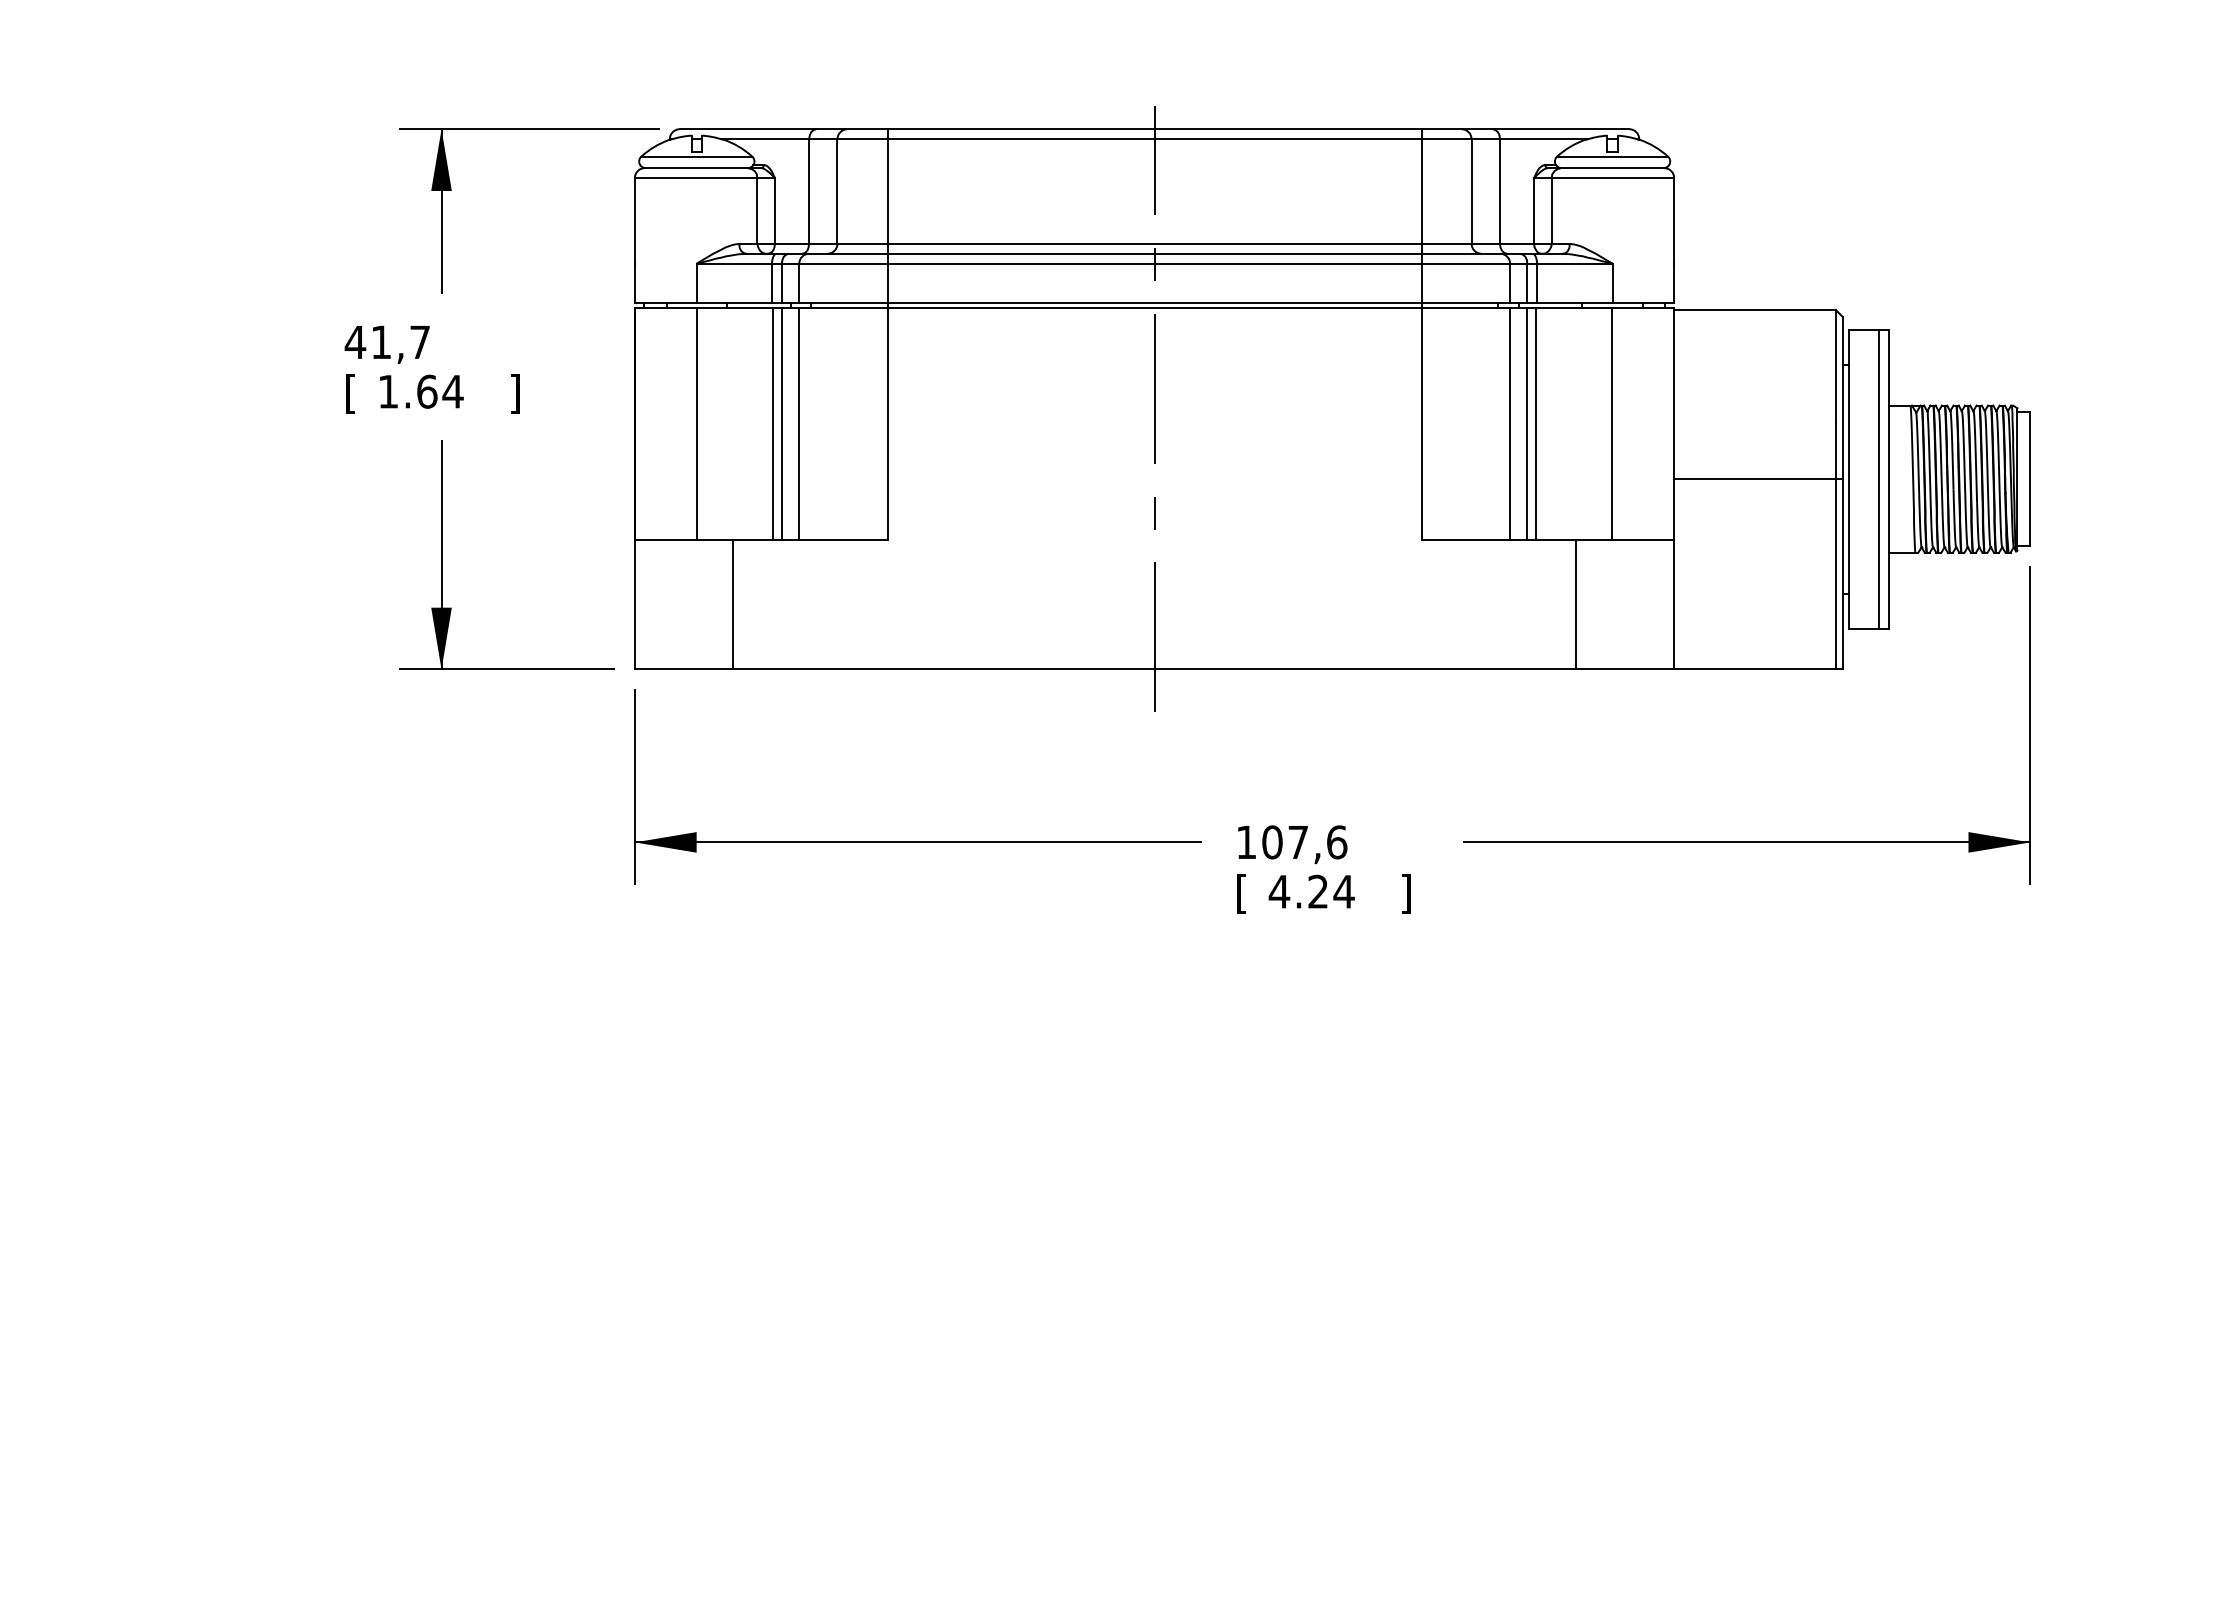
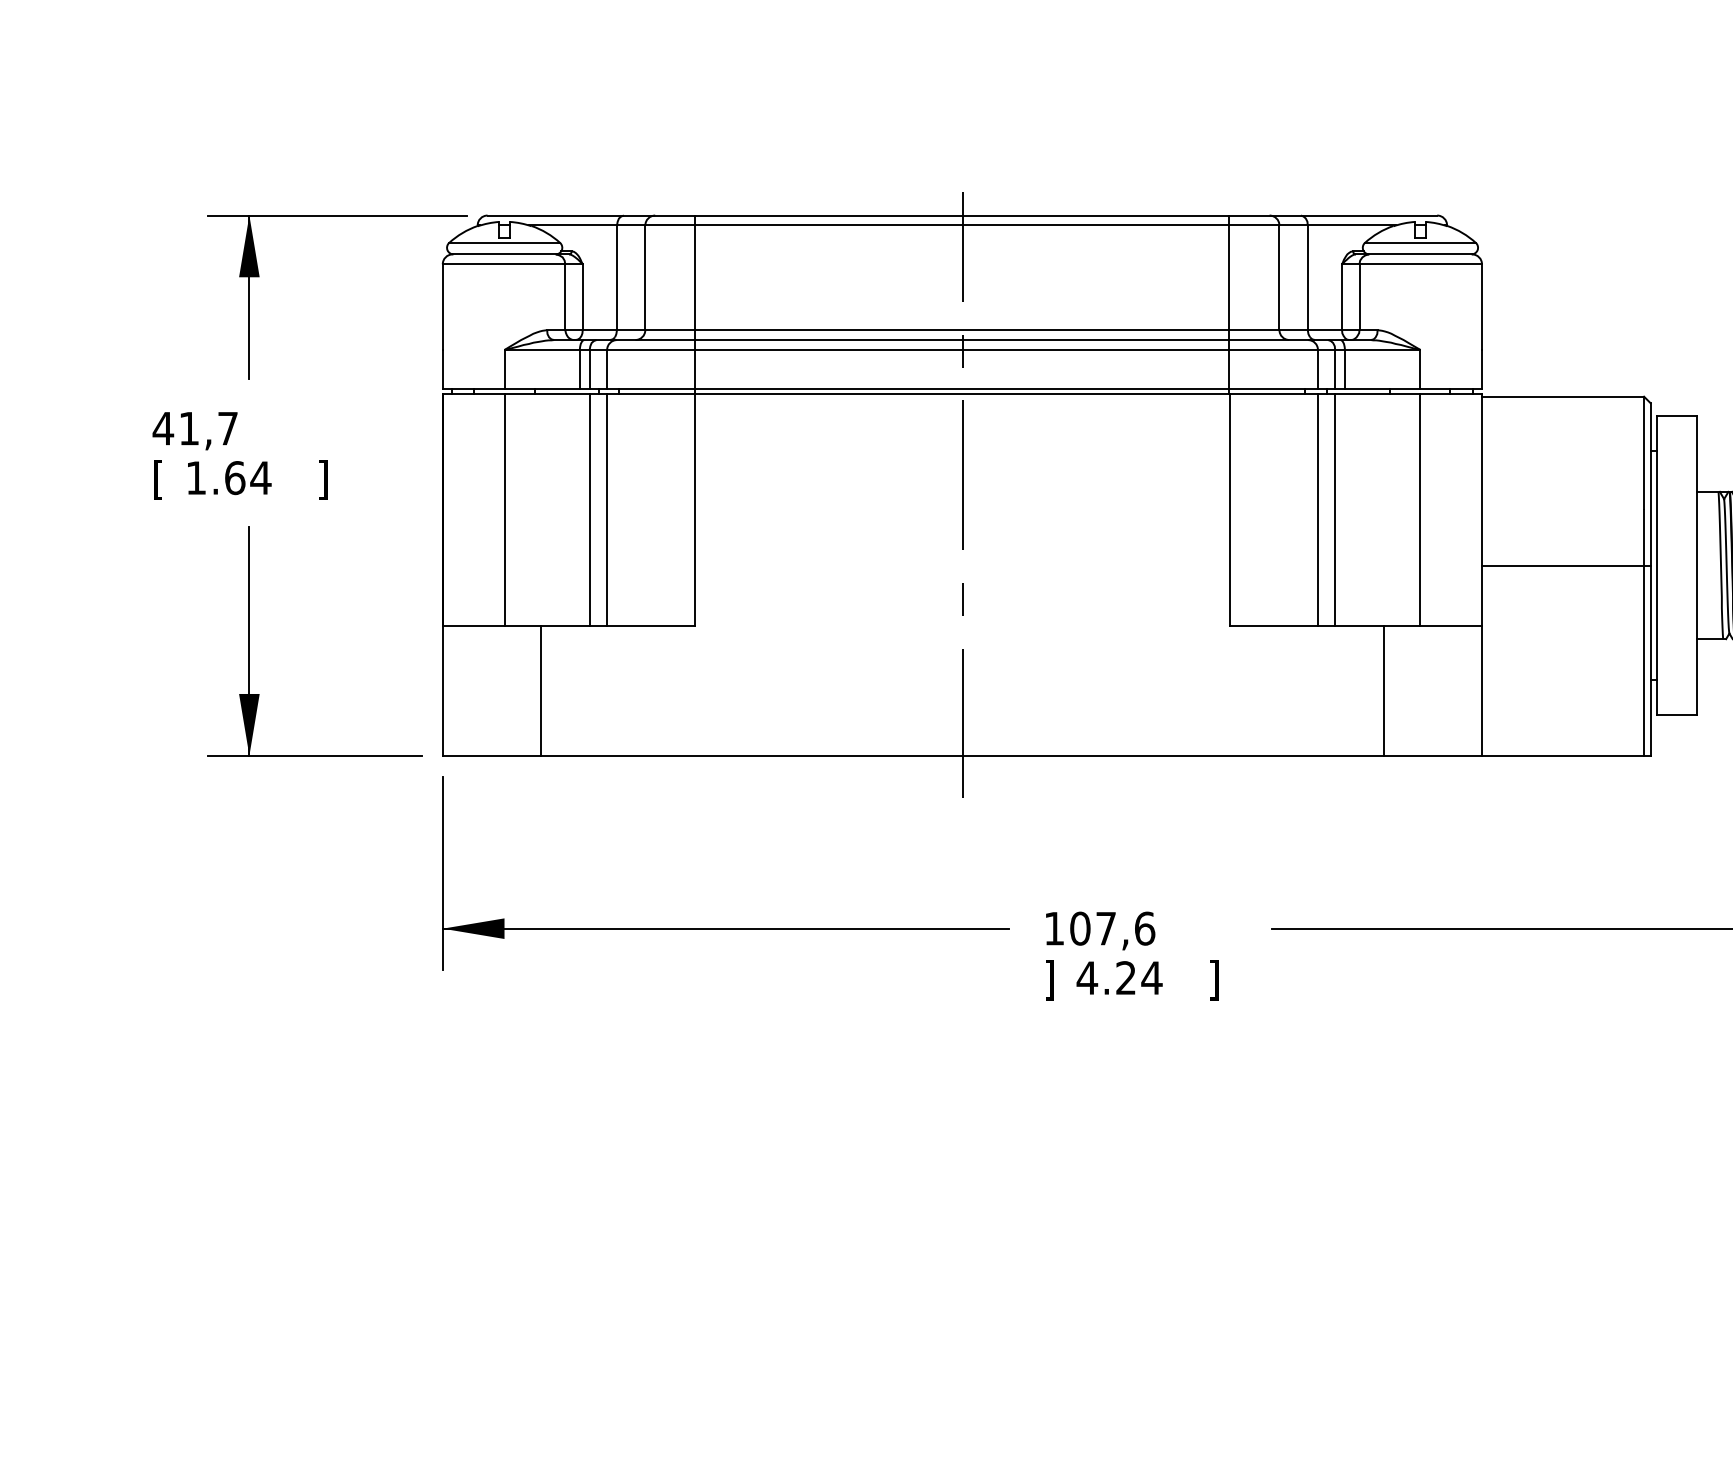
line: (772, 423) -> (580, 509), removed
line: (1536, 423) -> (1344, 509), removed
line: (1879, 479) -> (1687, 565), removed
text: (1241, 893) -> (1049, 979), [ -> ]

